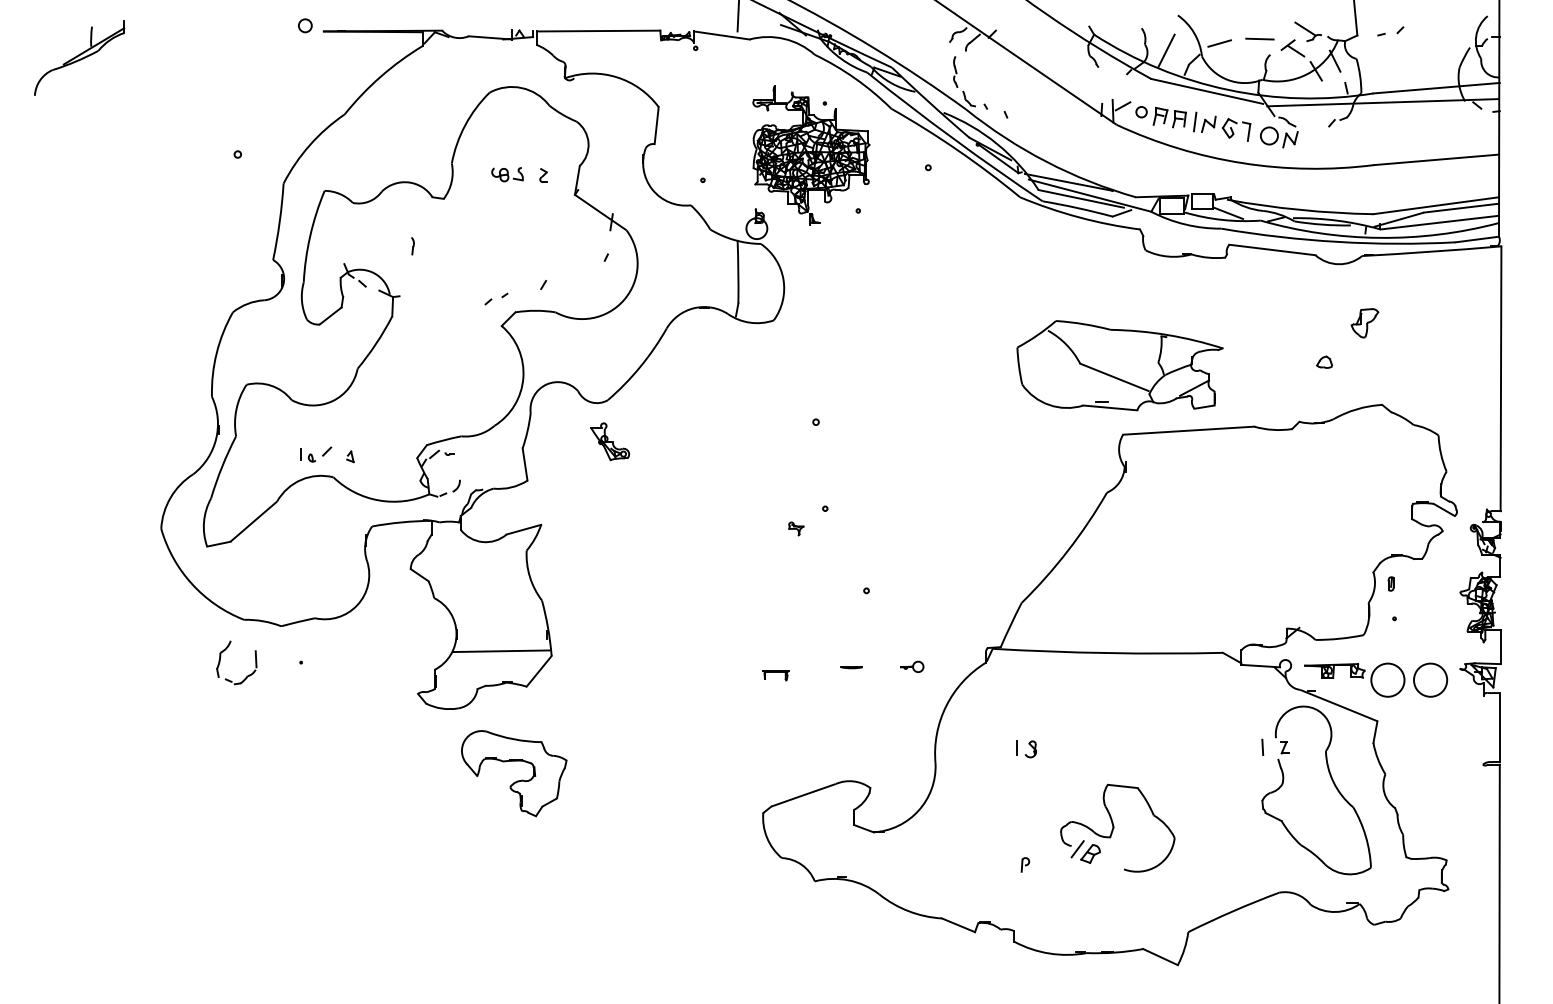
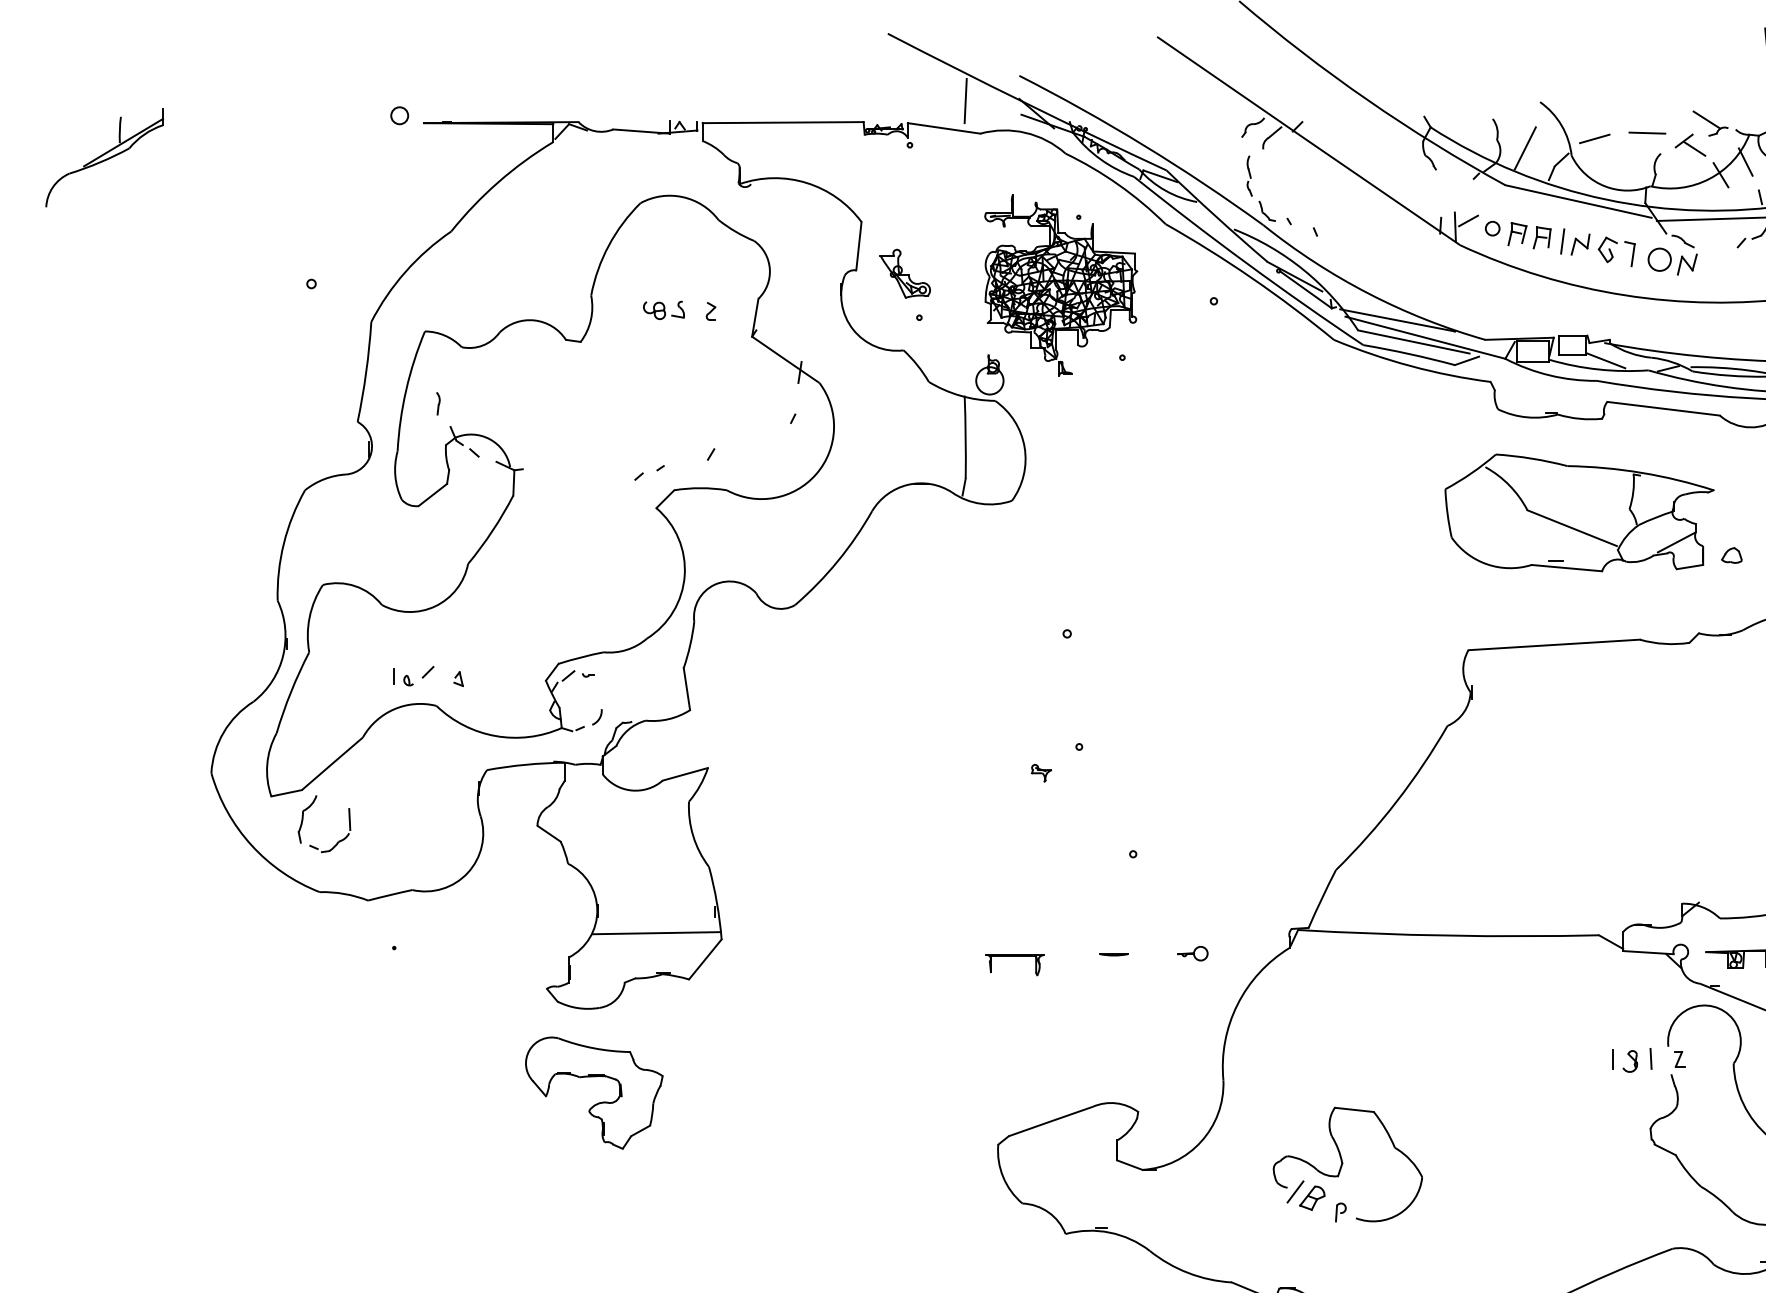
part: (412, 246) -> (437, 404), moved
part: (1119, 365) -> (1578, 512), moved
part: (610, 441) -> (905, 273), moved
part: (220, 662) -> (303, 823), moved
part: (775, 675) -> (1014, 964), size x1.67
part: (1026, 749) -> (1624, 1061), moved
part: (517, 780) -> (598, 1102), moved
part: (1117, 827) -> (1347, 1163), moved

